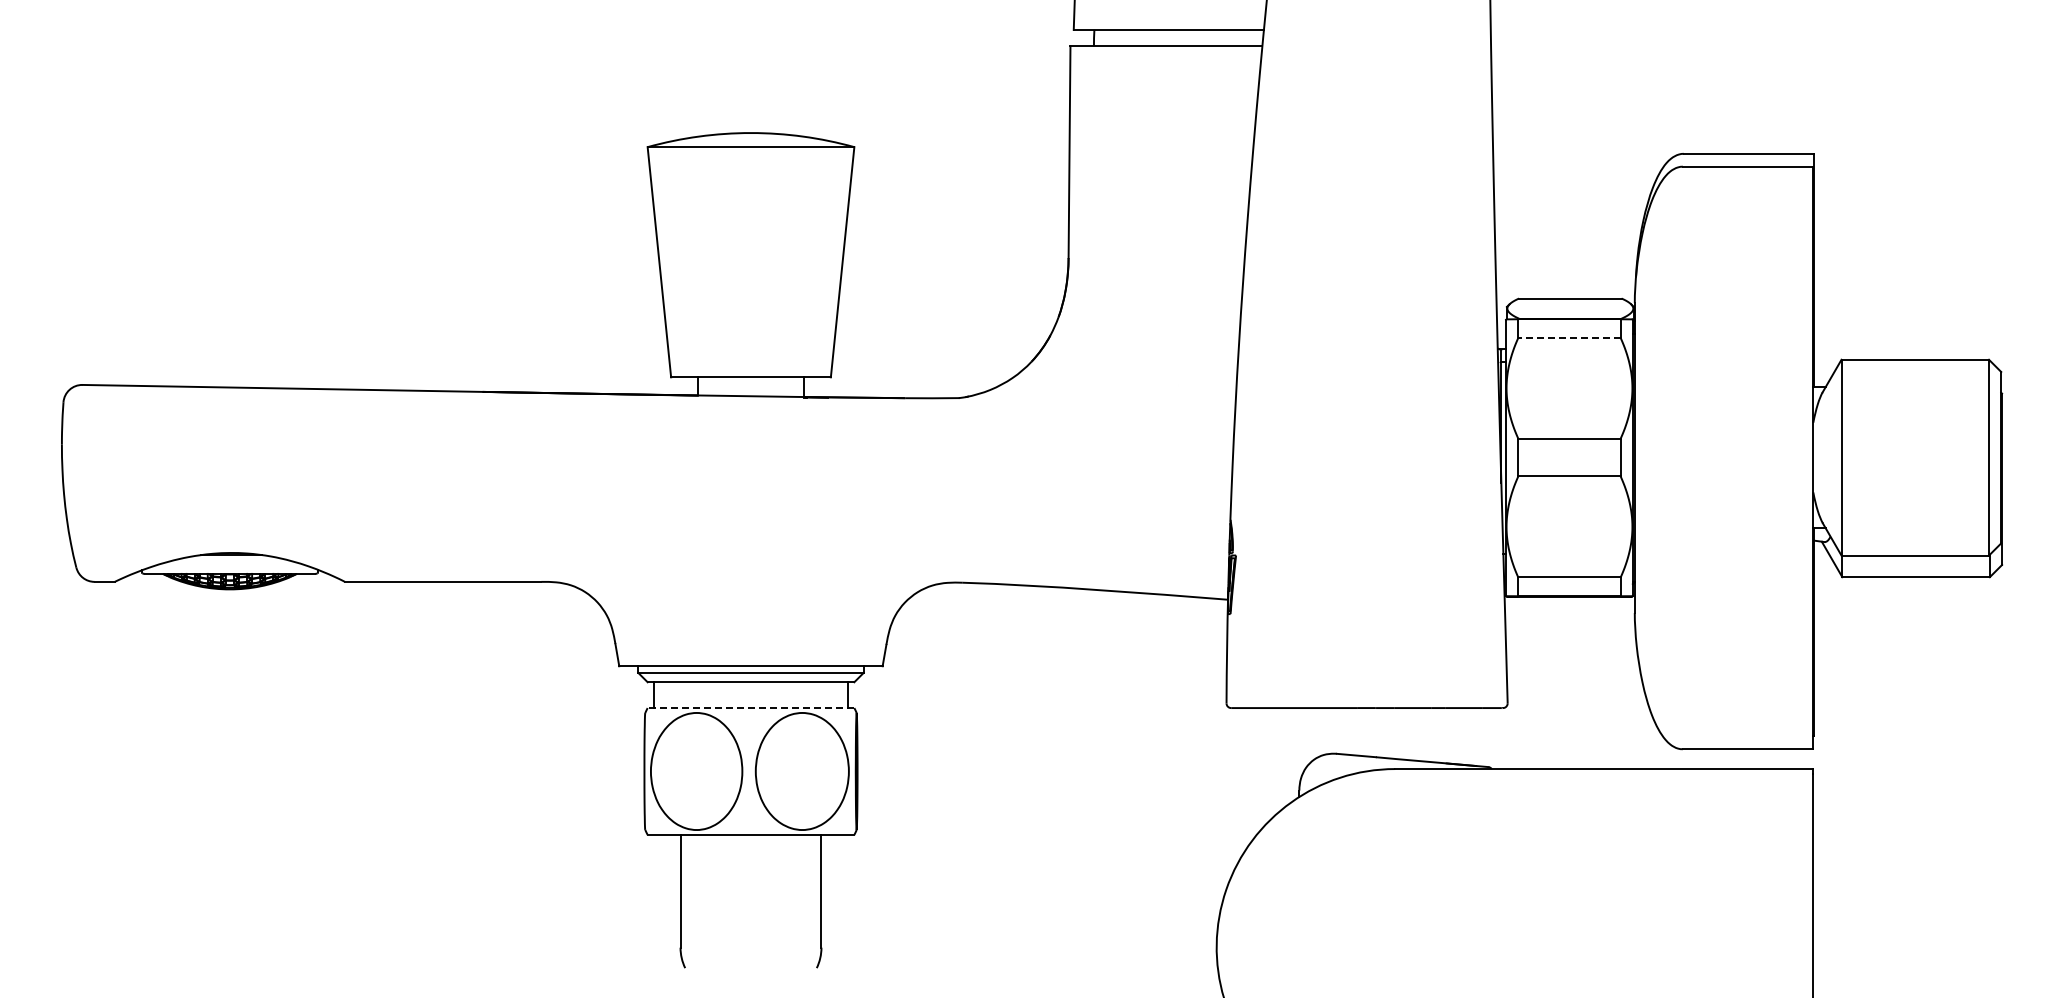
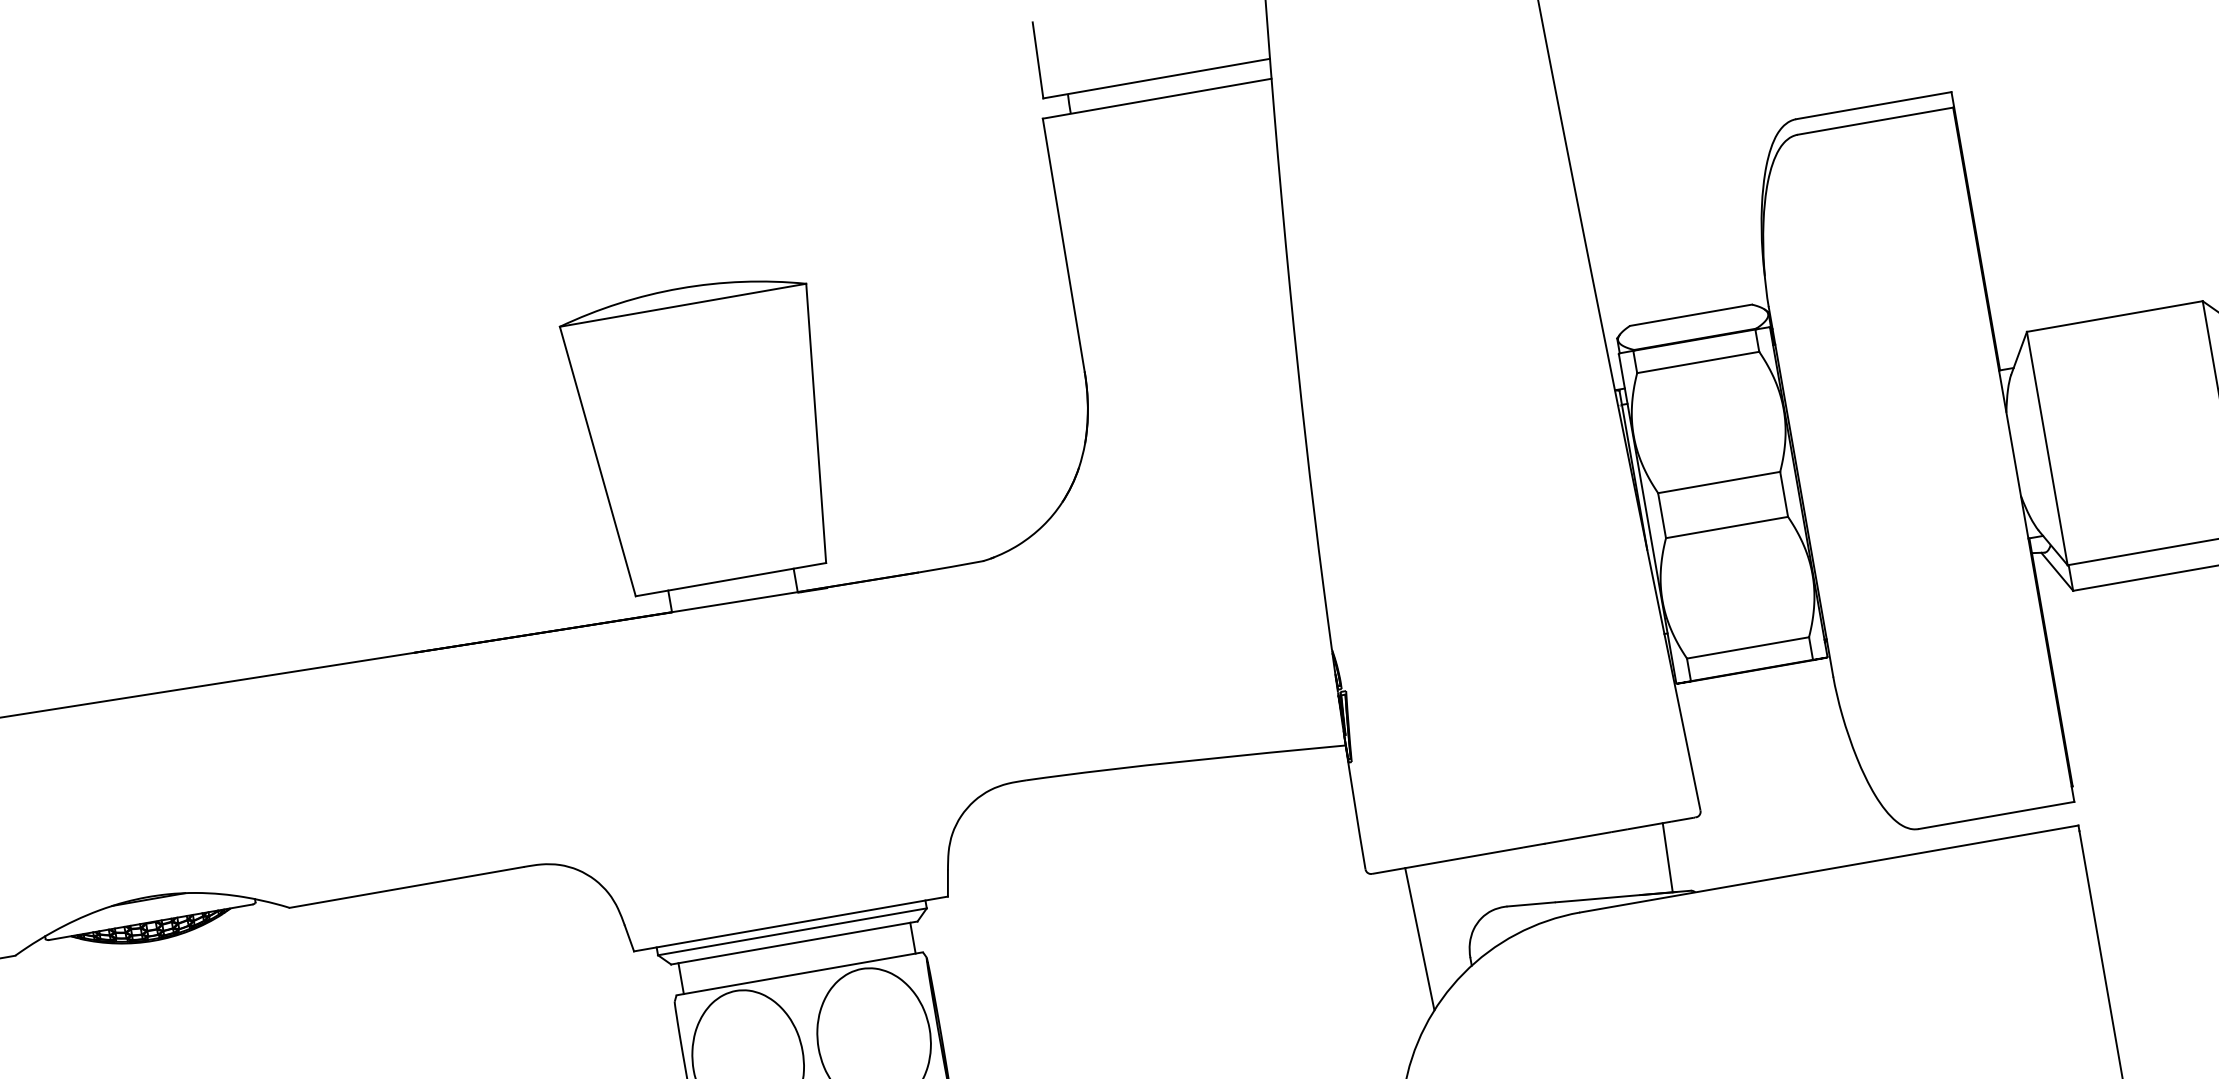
line: (1568, 337) -> (1696, 362), dashed -> solid
line: (750, 708) -> (799, 974), dashed -> solid
line: (1474, 736) -> (1667, 857), added
line: (1260, 767) -> (1419, 938), added

